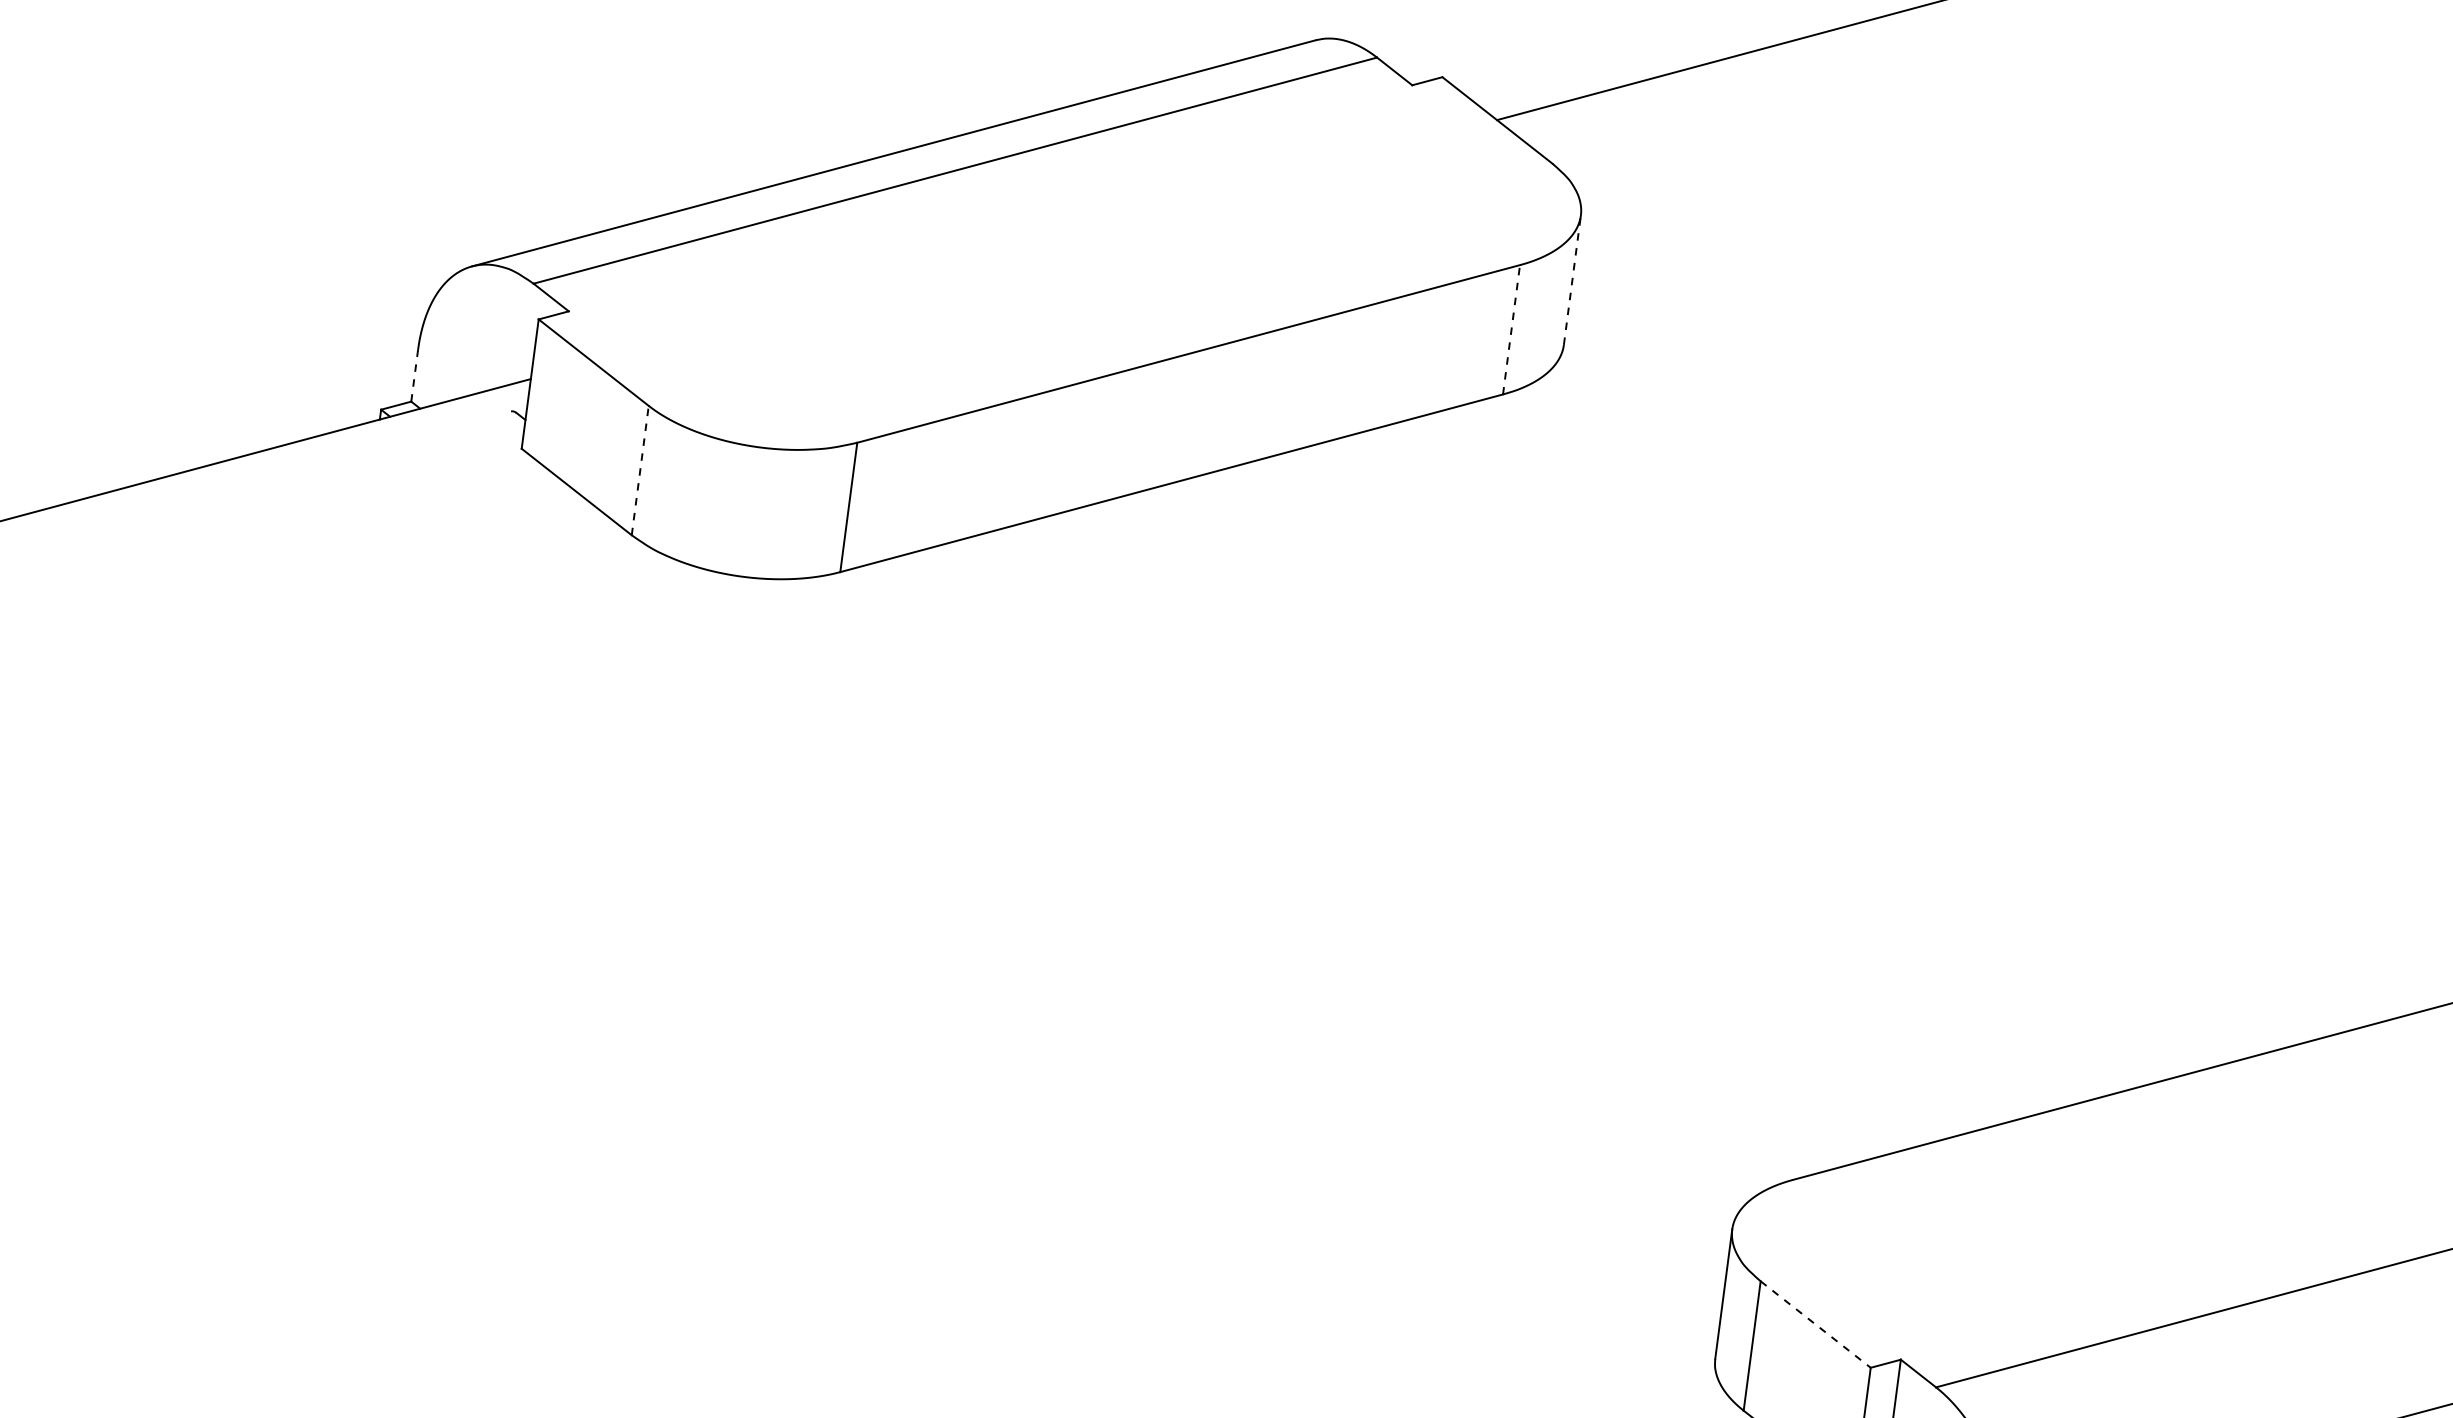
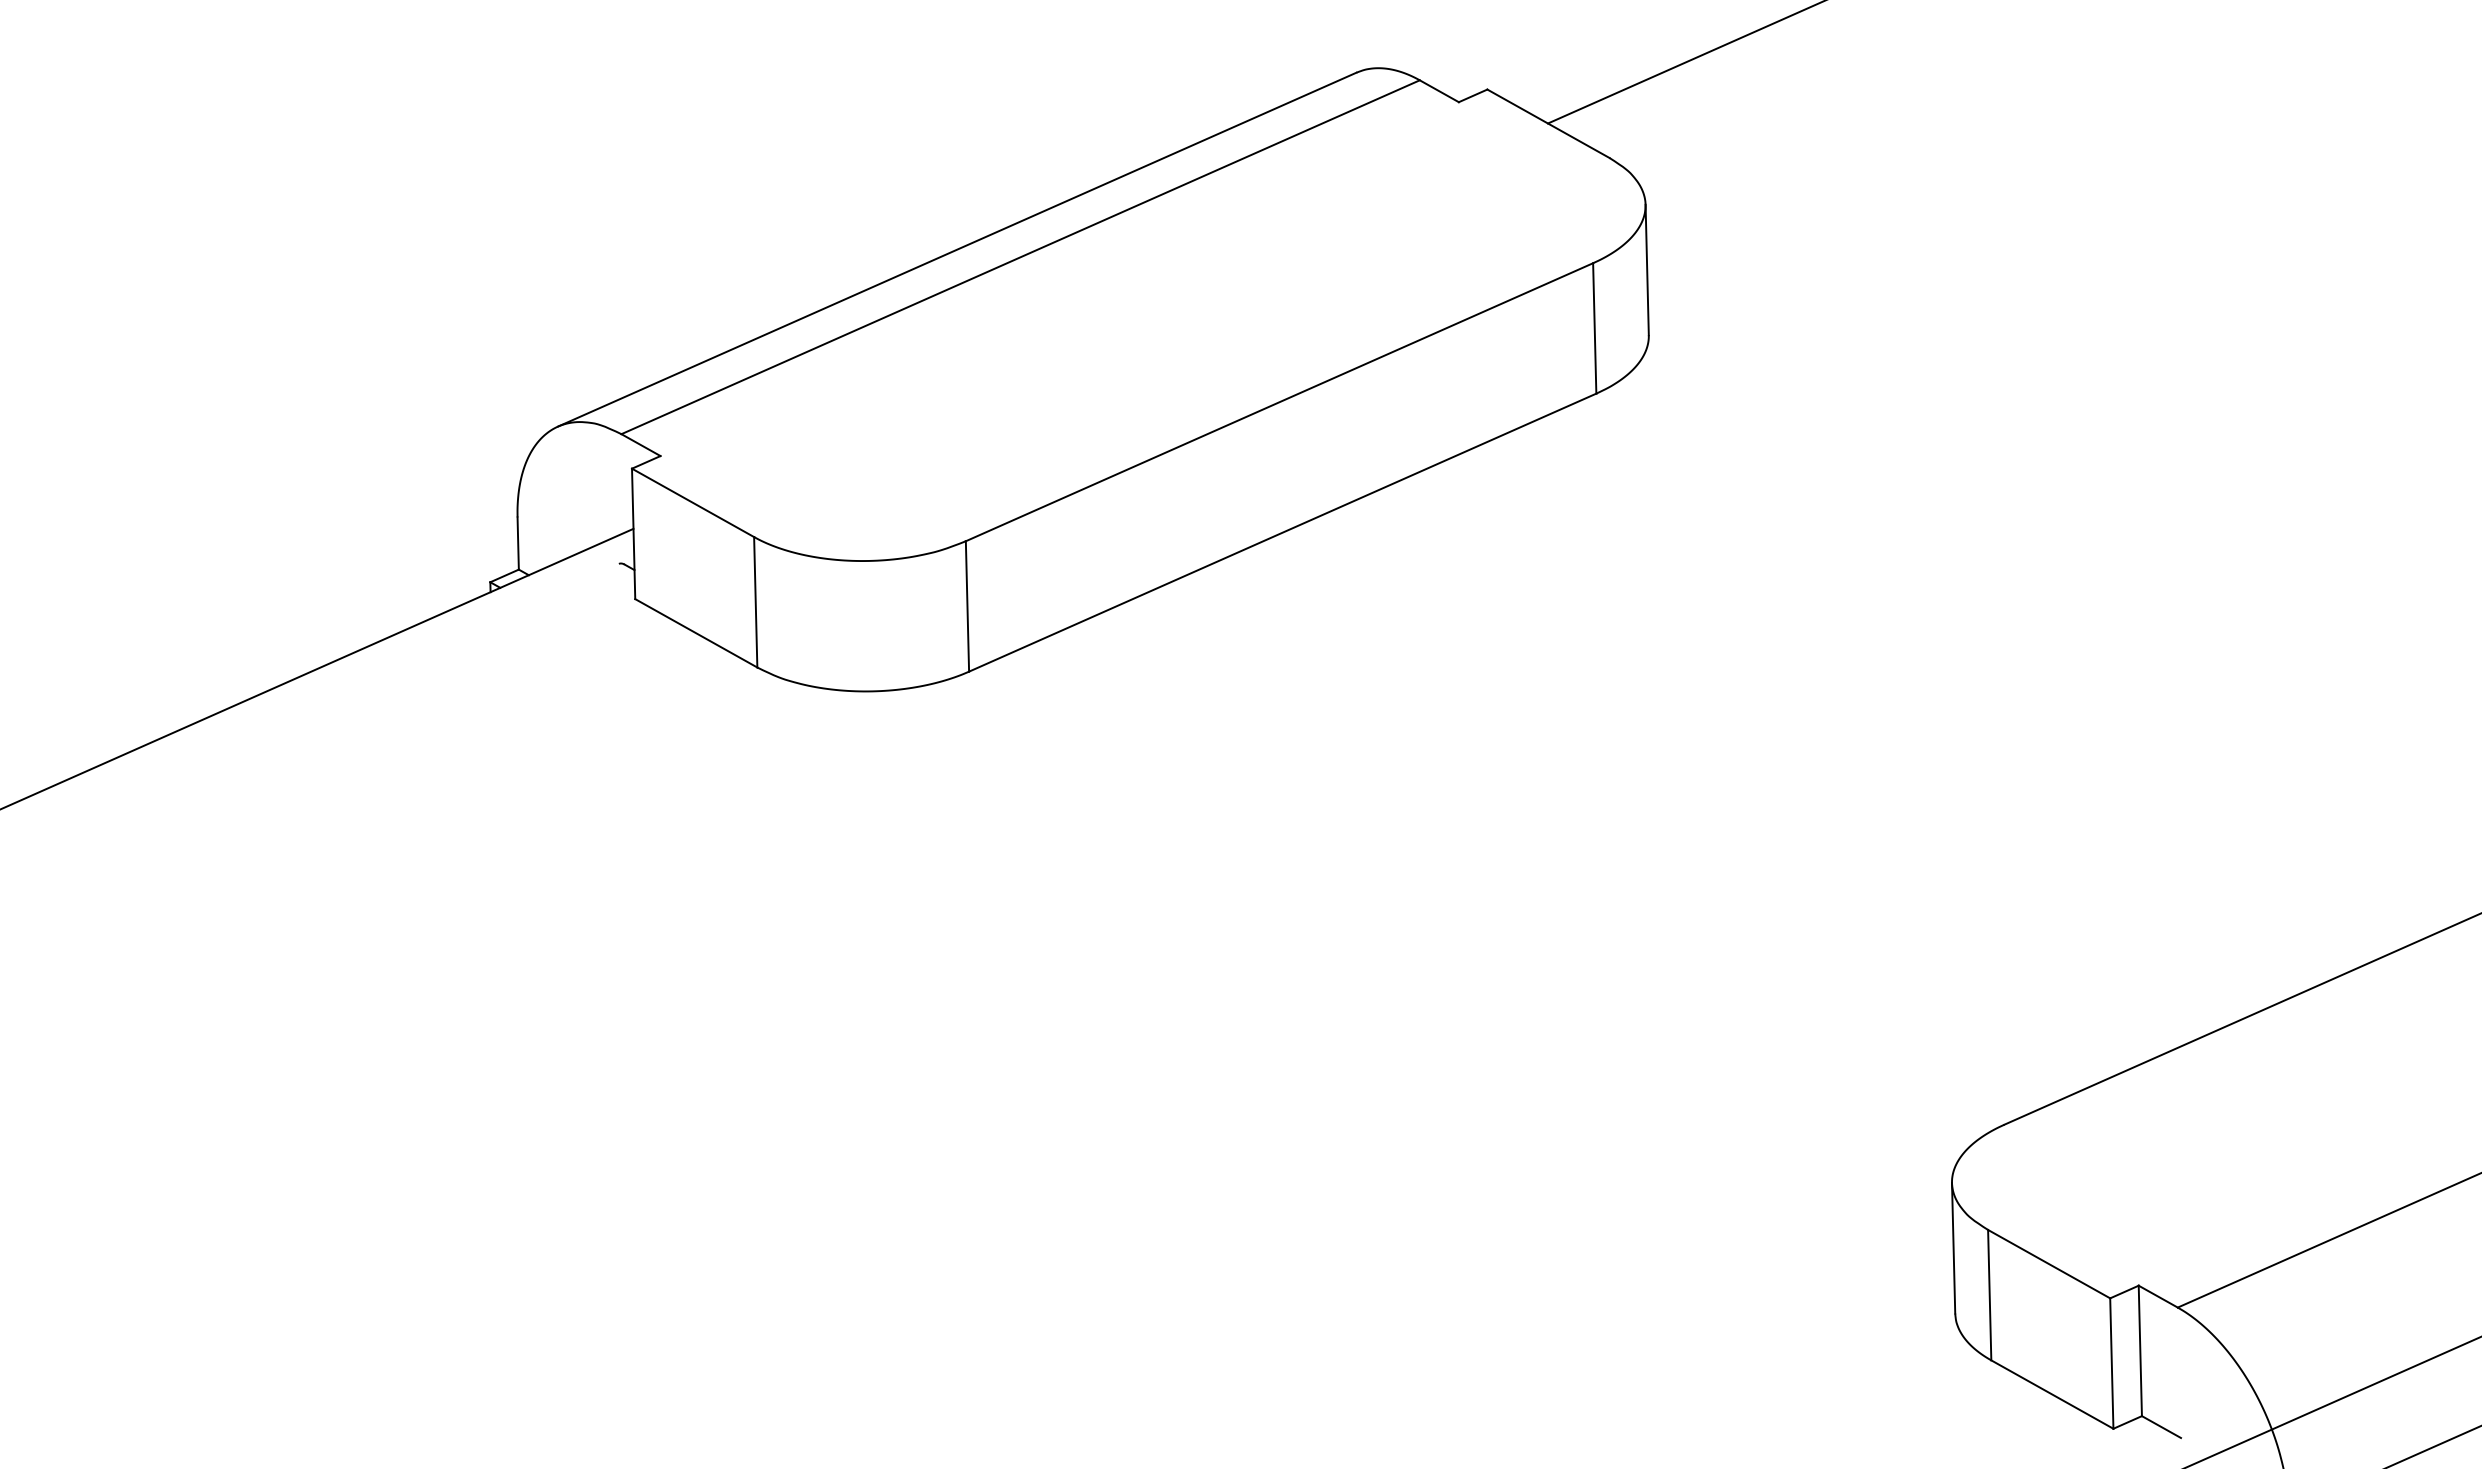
line: (1572, 279) -> (1647, 269), dashed -> solid
line: (1511, 328) -> (1594, 327), dashed -> solid
line: (414, 375) -> (518, 543), dashed -> solid
line: (640, 469) -> (755, 601), dashed -> solid
line: (1815, 1324) -> (2049, 1264), dashed -> solid

